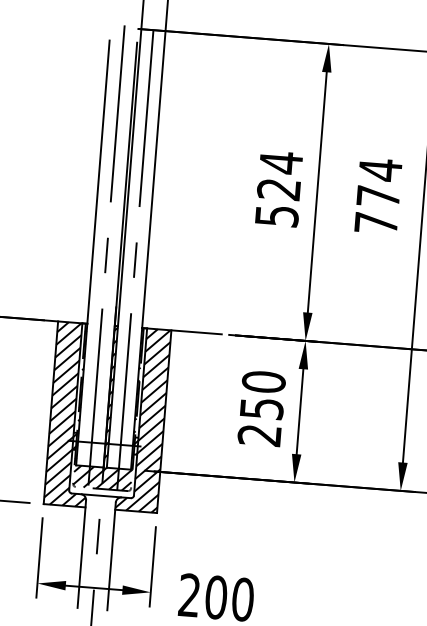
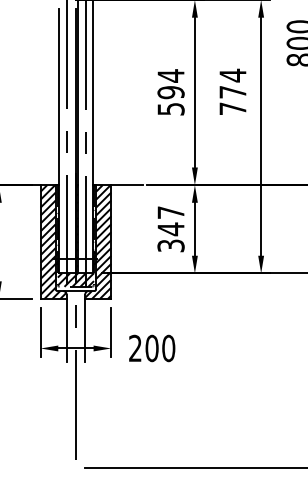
text: (278, 189) -> (170, 92), 524 -> 594
text: (260, 408) -> (170, 229), 250 -> 347

